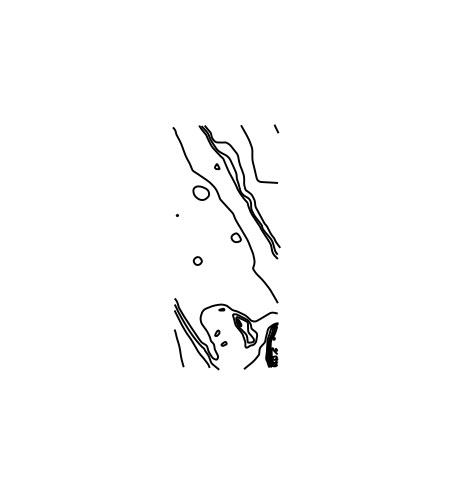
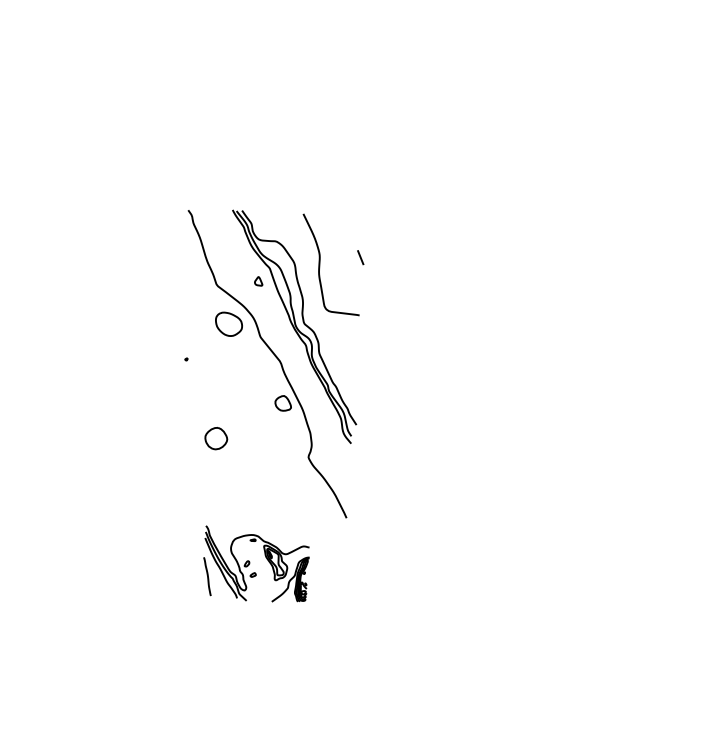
line: (276, 128) -> (360, 256), moved
part: (197, 260) -> (215, 437), size x1.6
part: (225, 334) -> (254, 565), size x0.6

